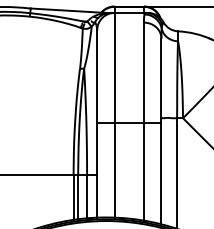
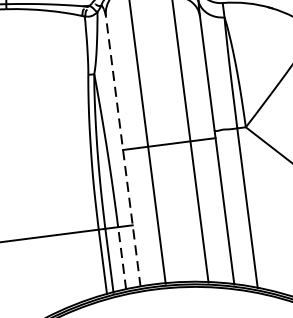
line: (97, 124) -> (123, 152), solid -> dashed
line: (87, 196) -> (122, 257), solid -> dashed

